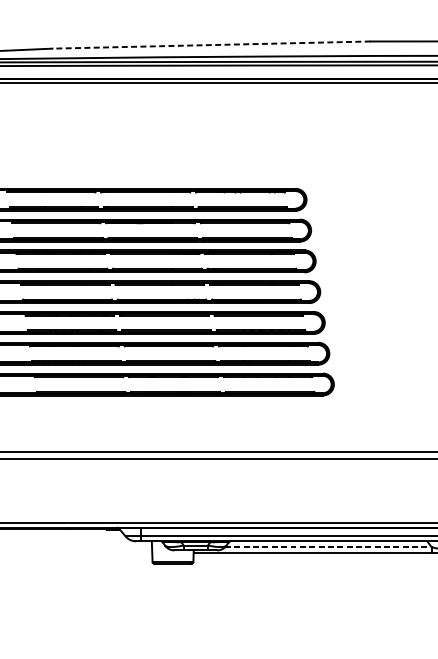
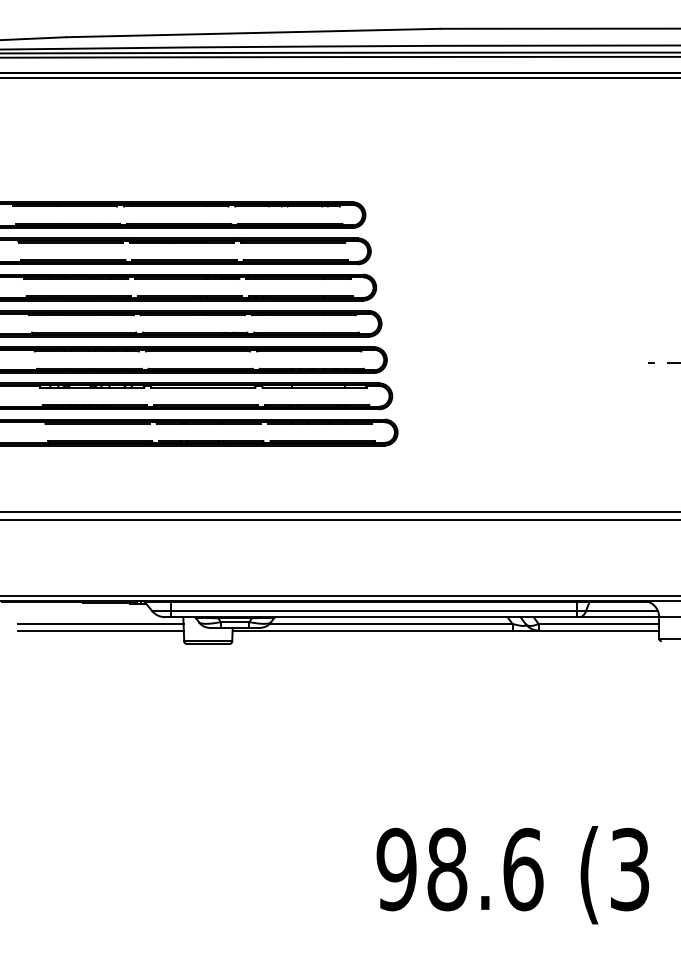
line: (211, 45) -> (253, 33), dashed -> solid
line: (81, 546) -> (100, 623), added
line: (328, 546) -> (391, 623), dashed -> solid
line: (81, 552) -> (100, 630), added

